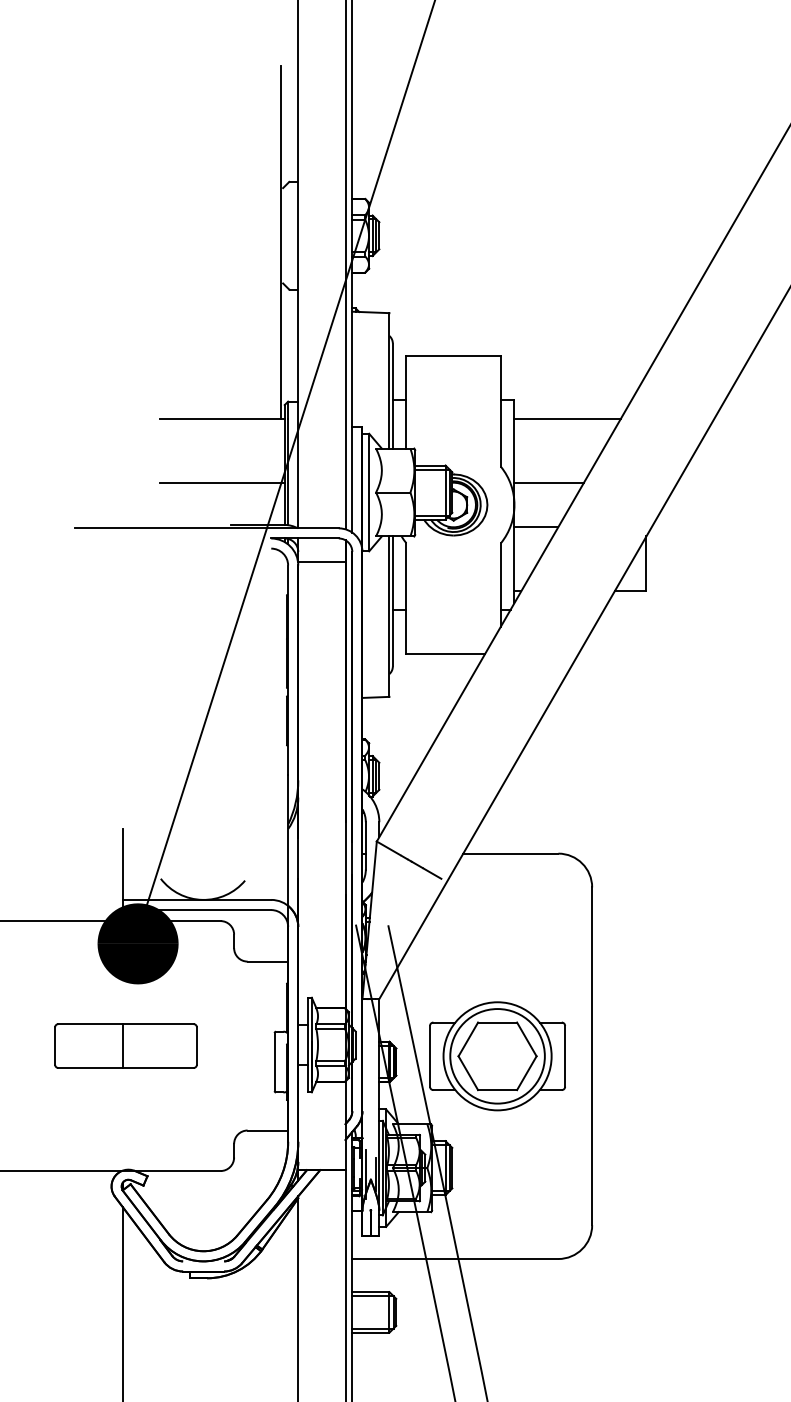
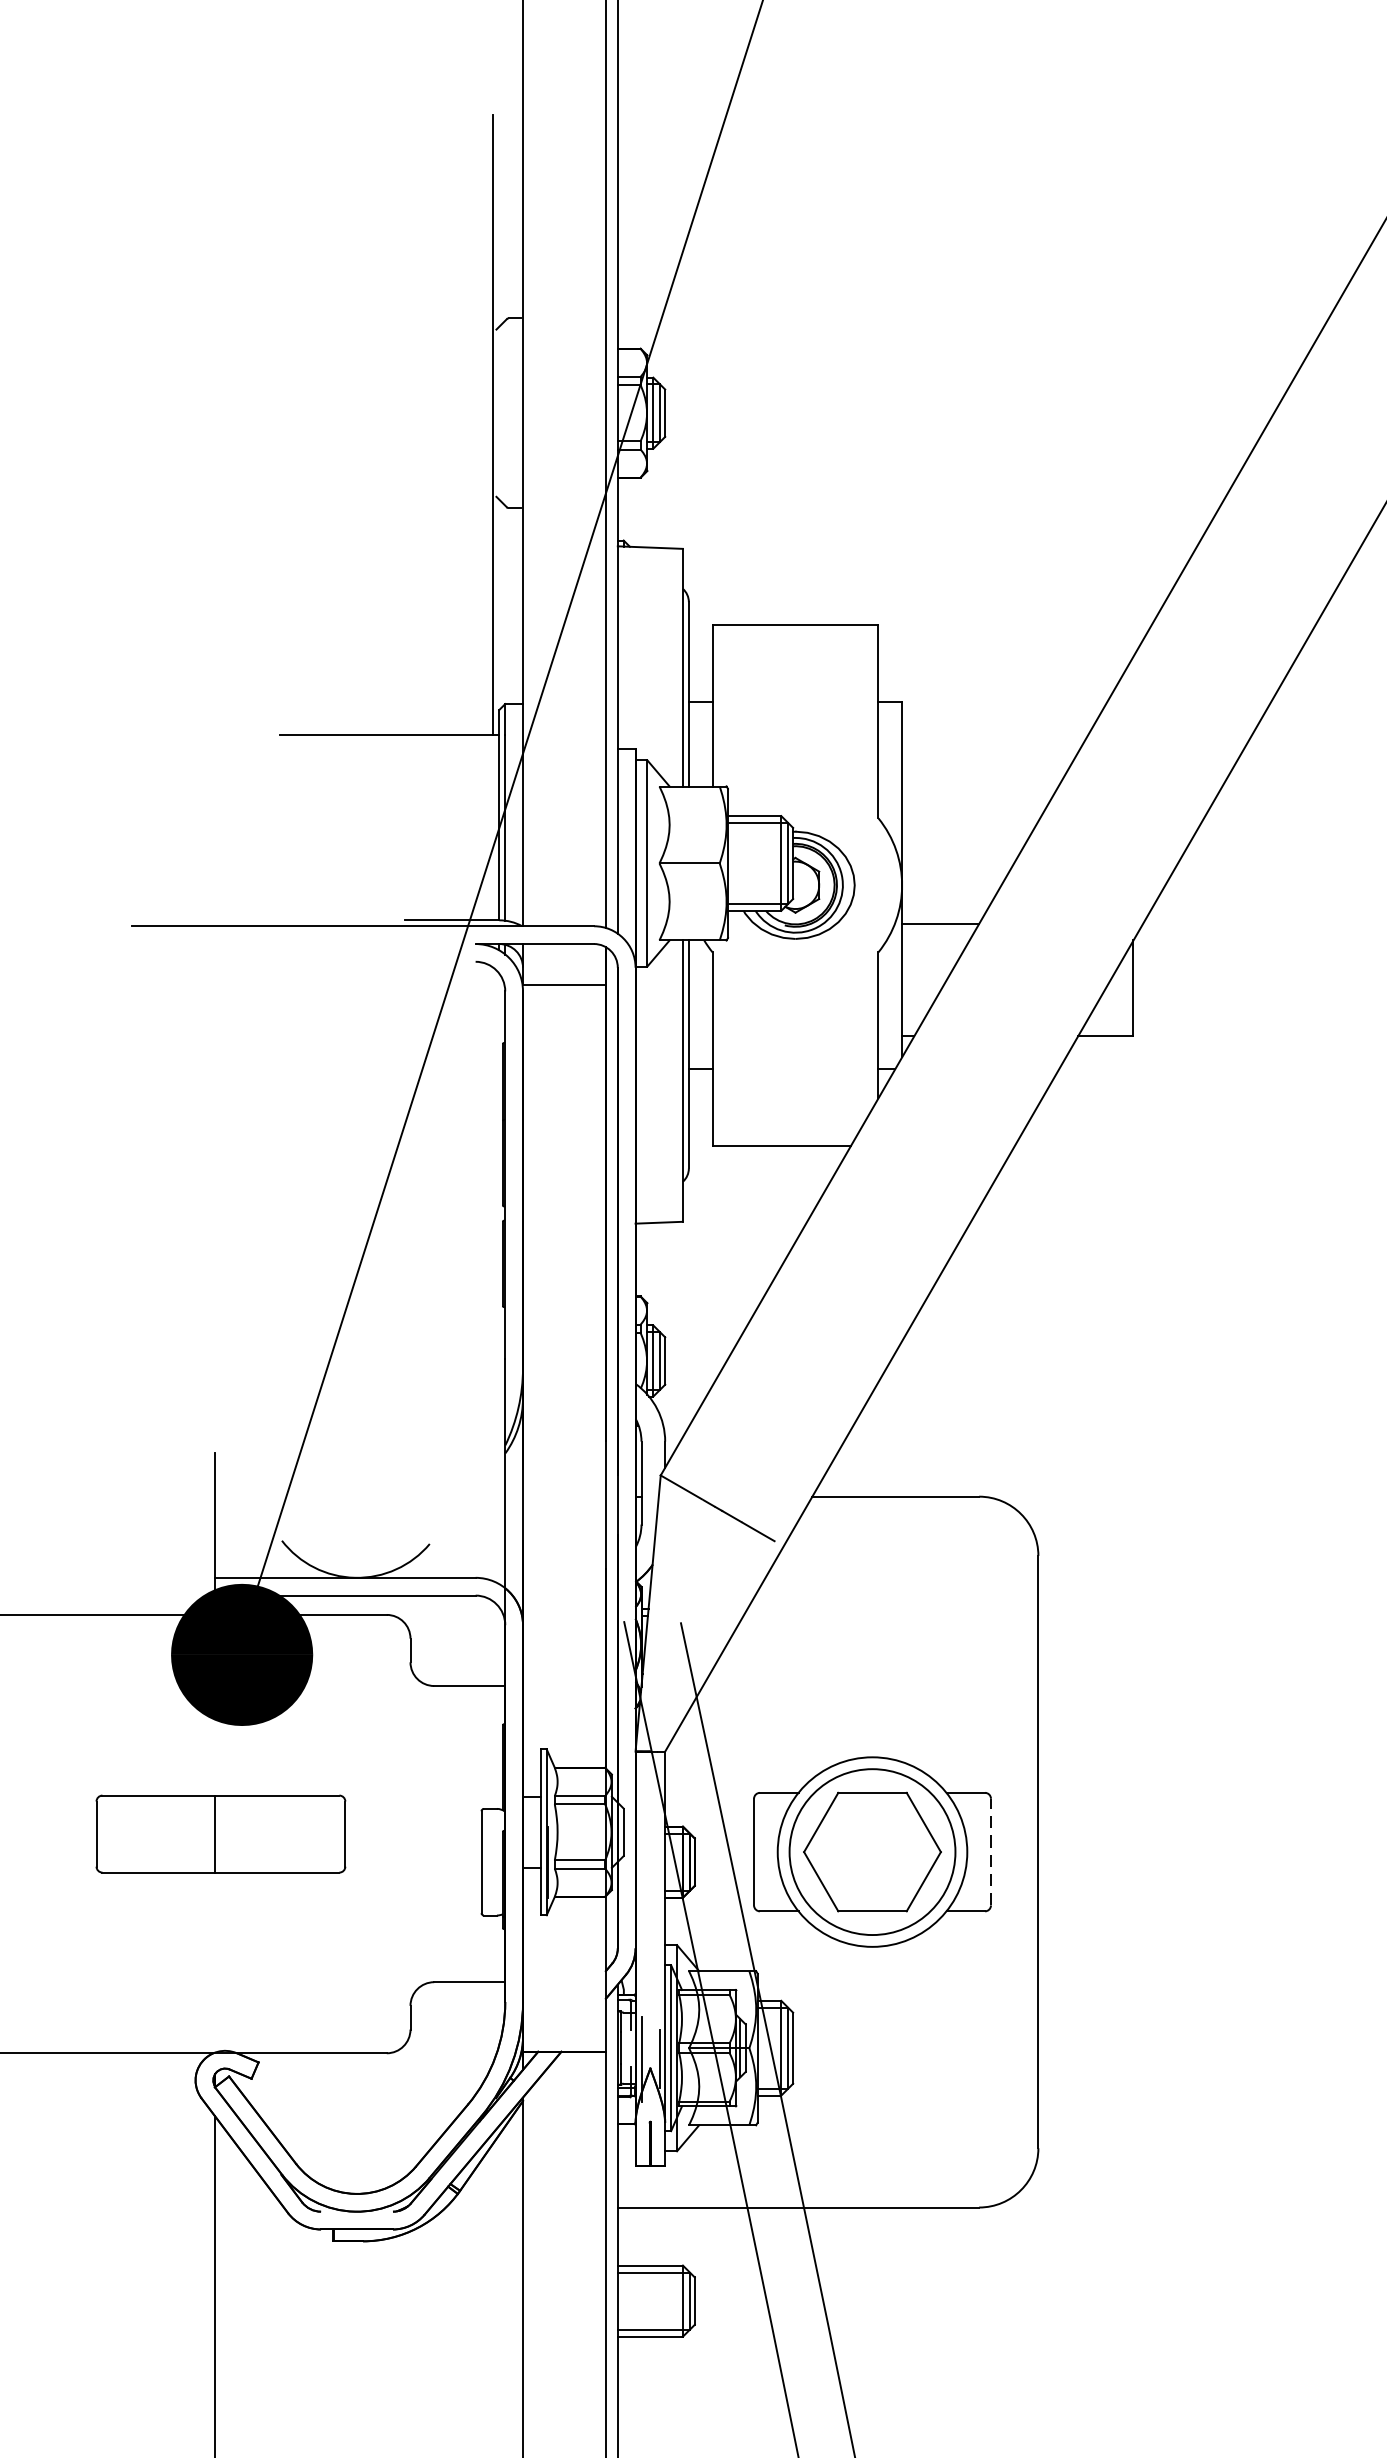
line: (567, 419) -> (995, 735), removed
line: (221, 482) -> (388, 845), removed
line: (548, 482) -> (961, 845), removed
line: (565, 1055) -> (991, 1850), solid -> dashed

